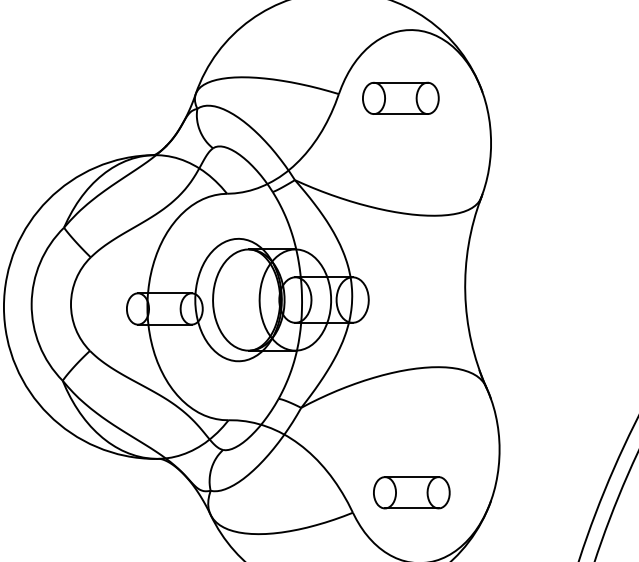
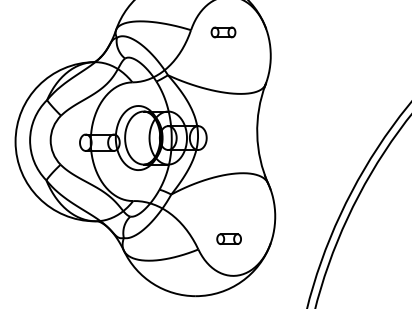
part: (400, 98) -> (223, 32), size x0.6
part: (410, 493) -> (228, 239), size x0.6

